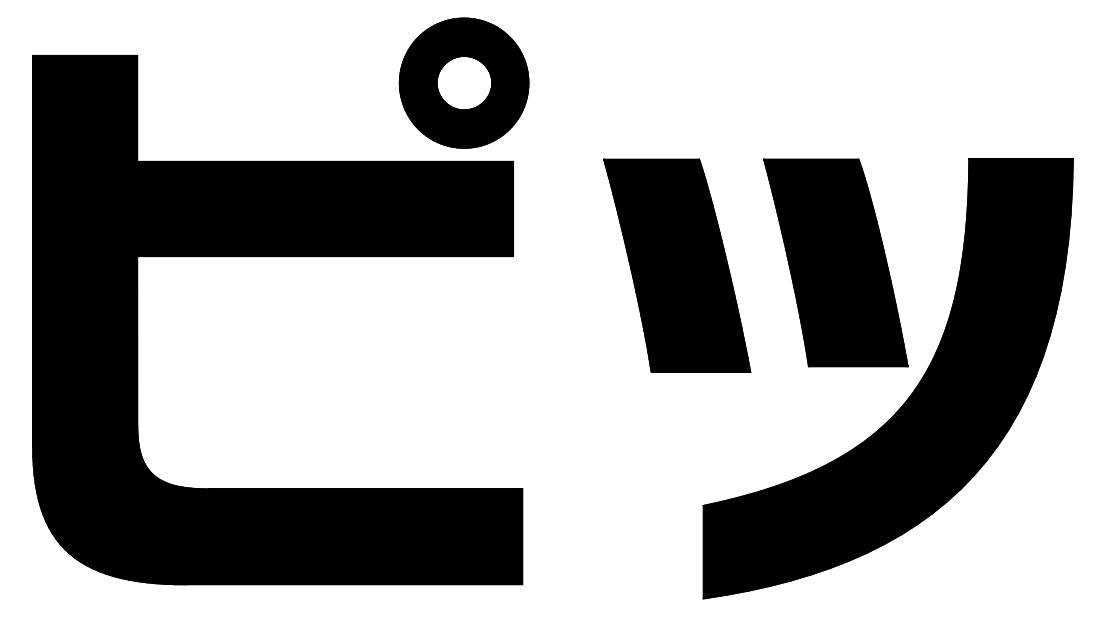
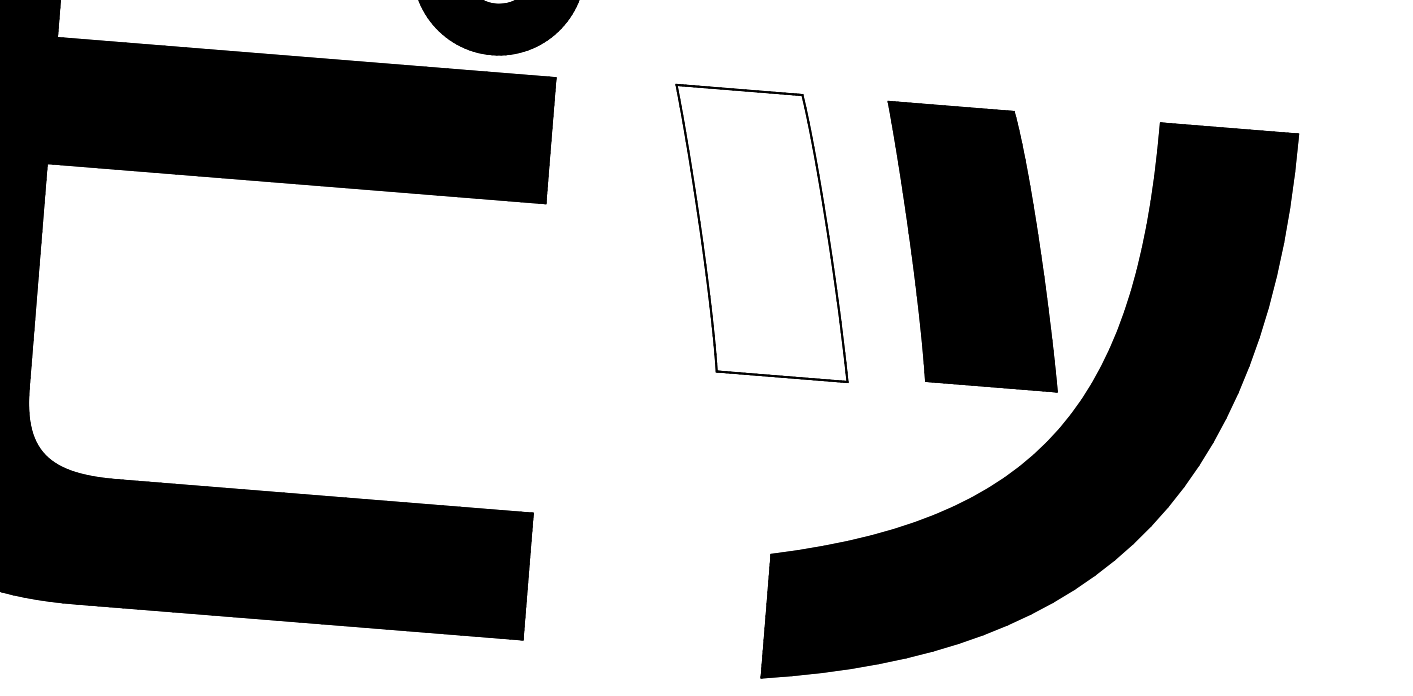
fill: (677, 265) -> (762, 233), removed

